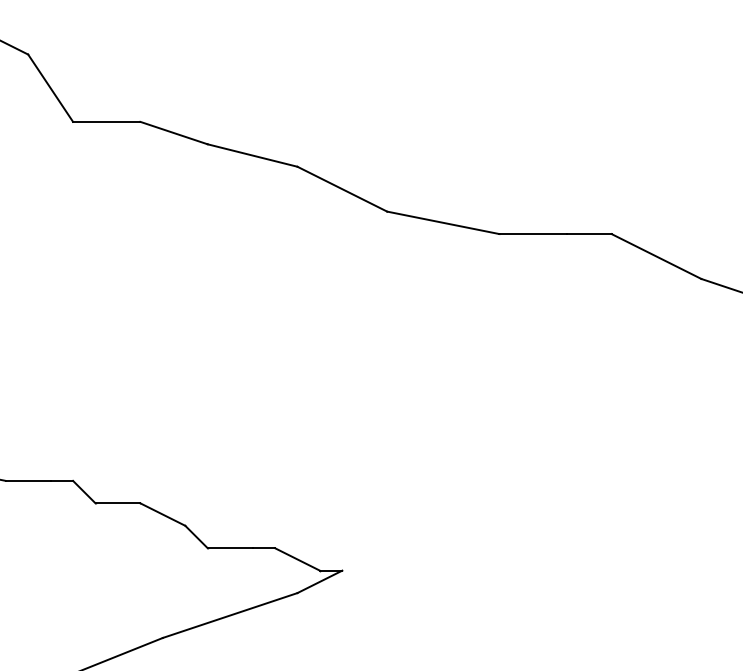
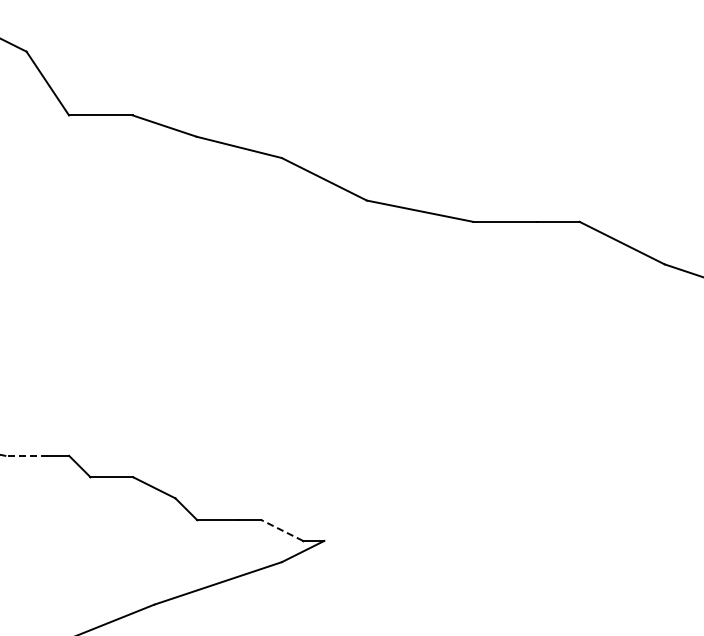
line: (28, 480) -> (26, 455), solid -> dashed
line: (297, 559) -> (281, 530), solid -> dashed

